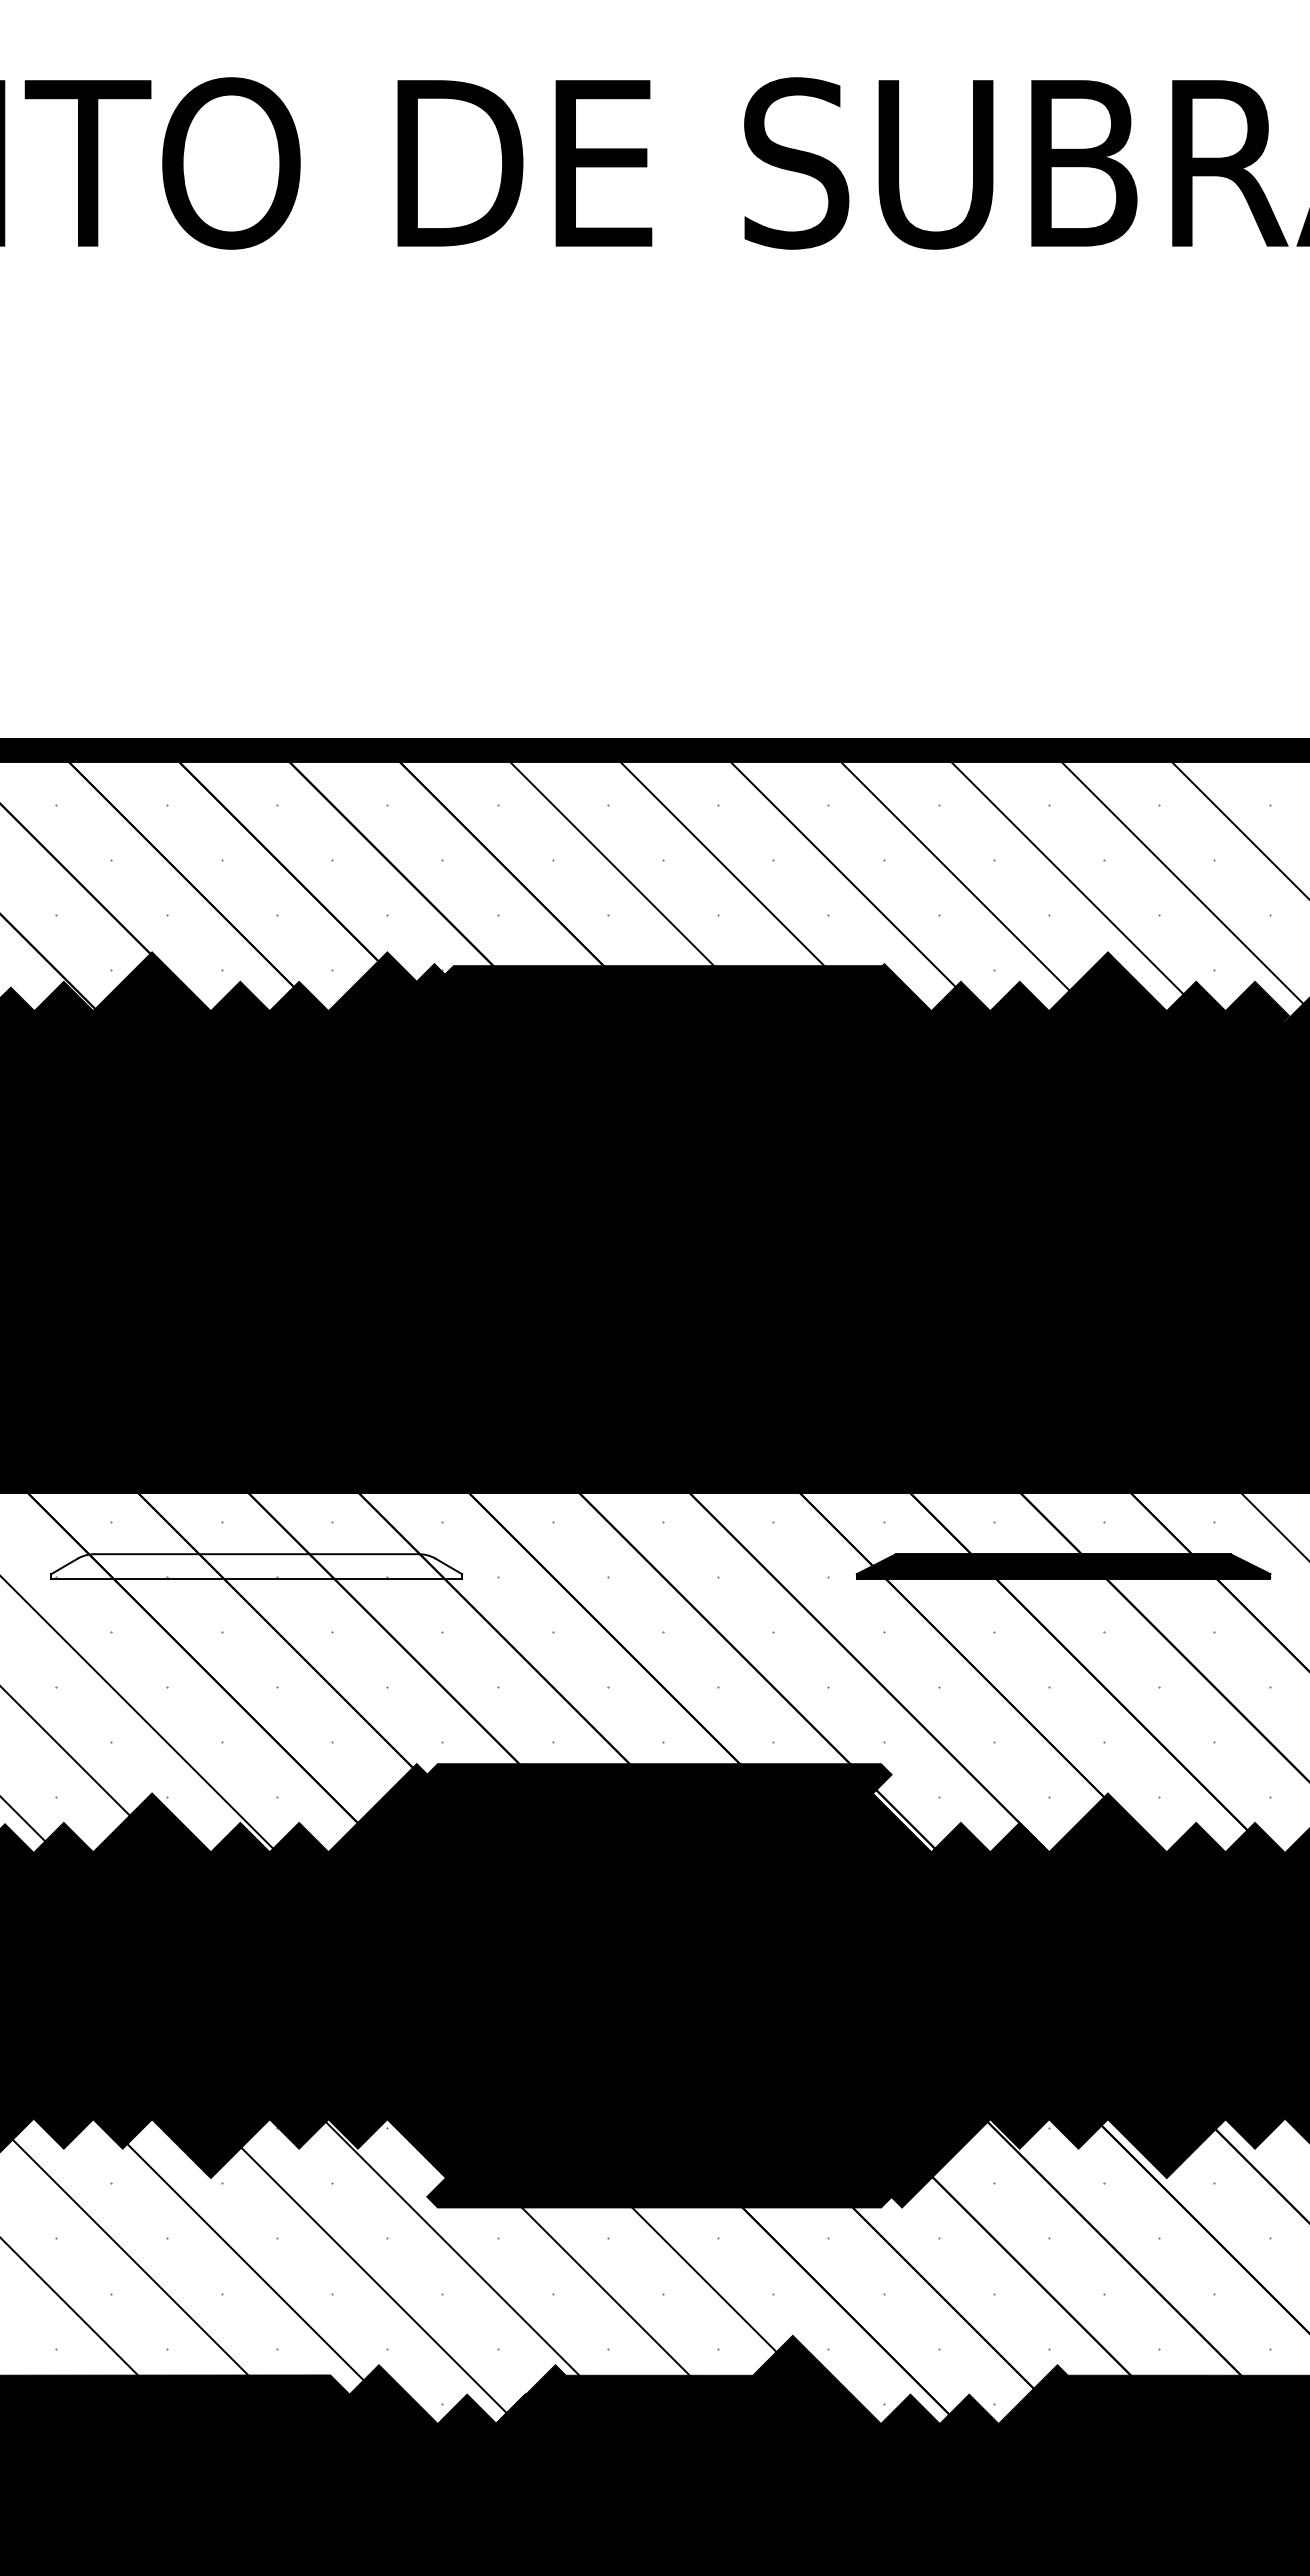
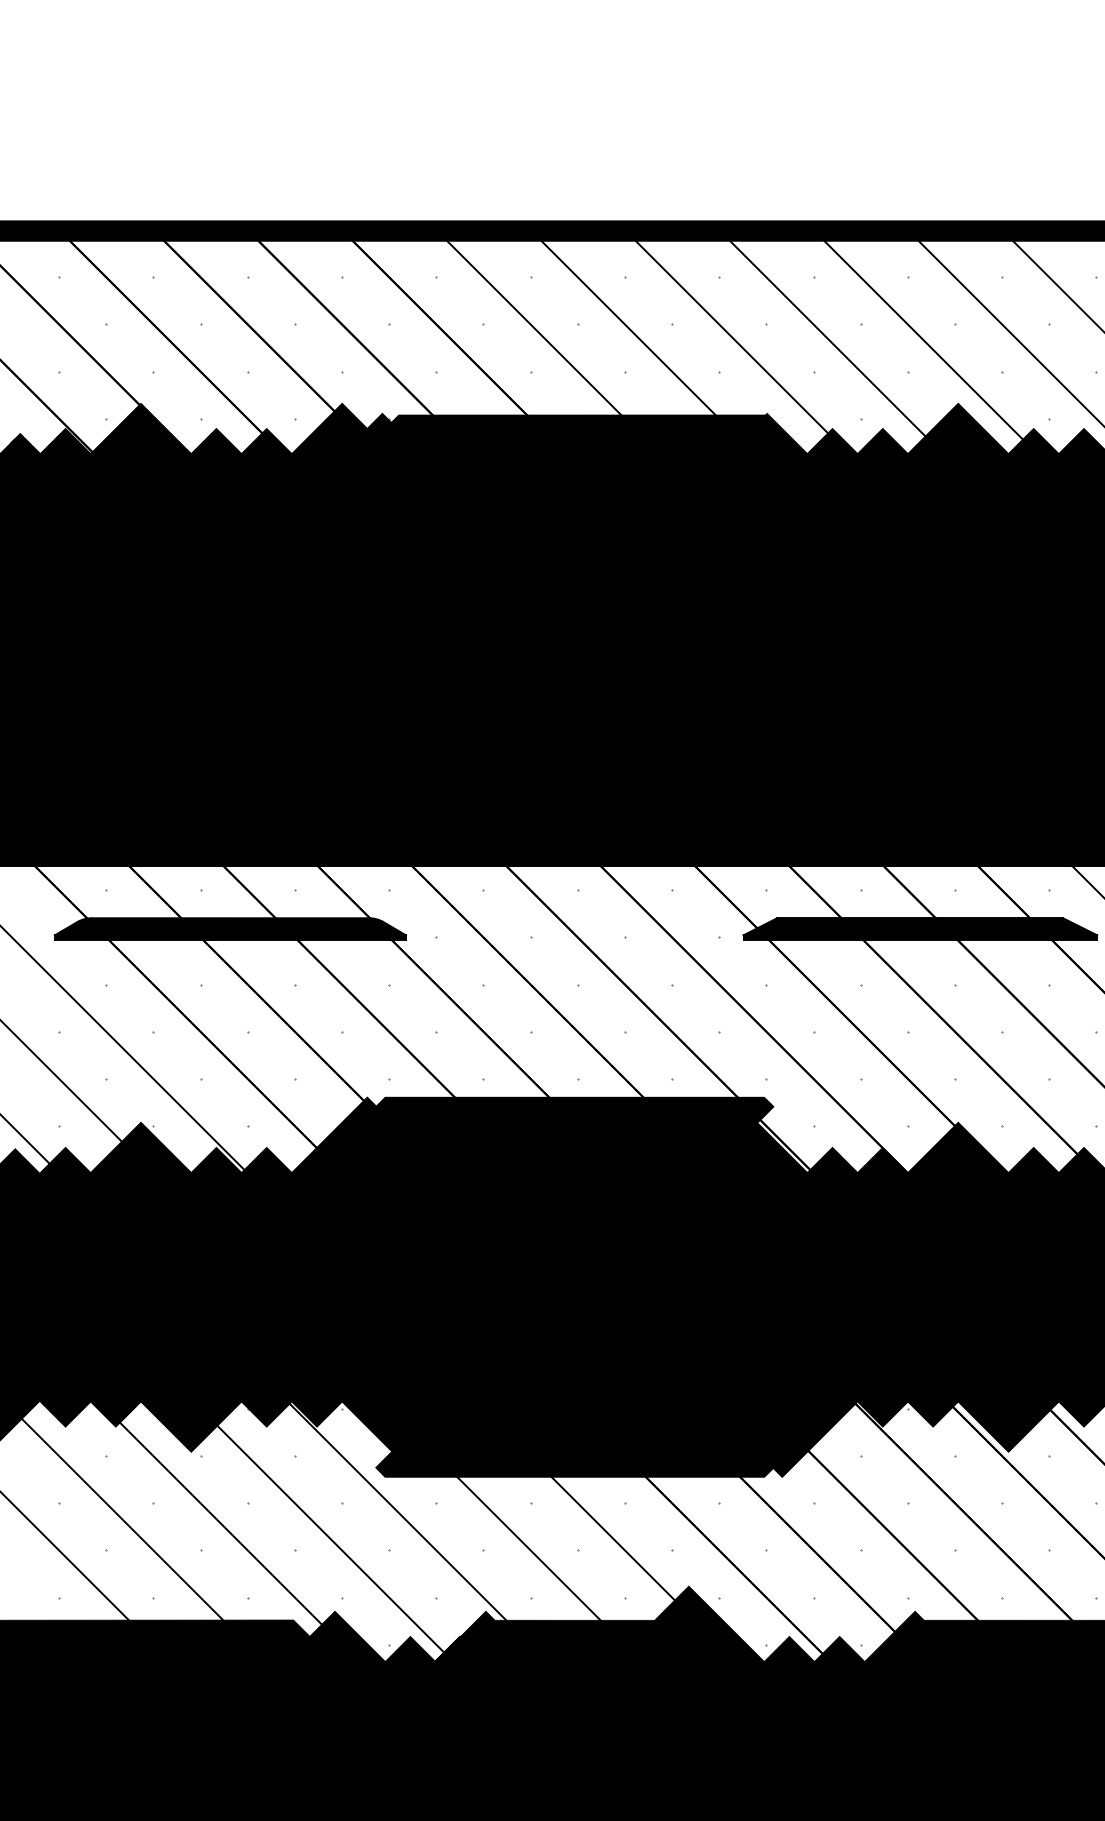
fill: (256, 1566) -> (230, 928), added

